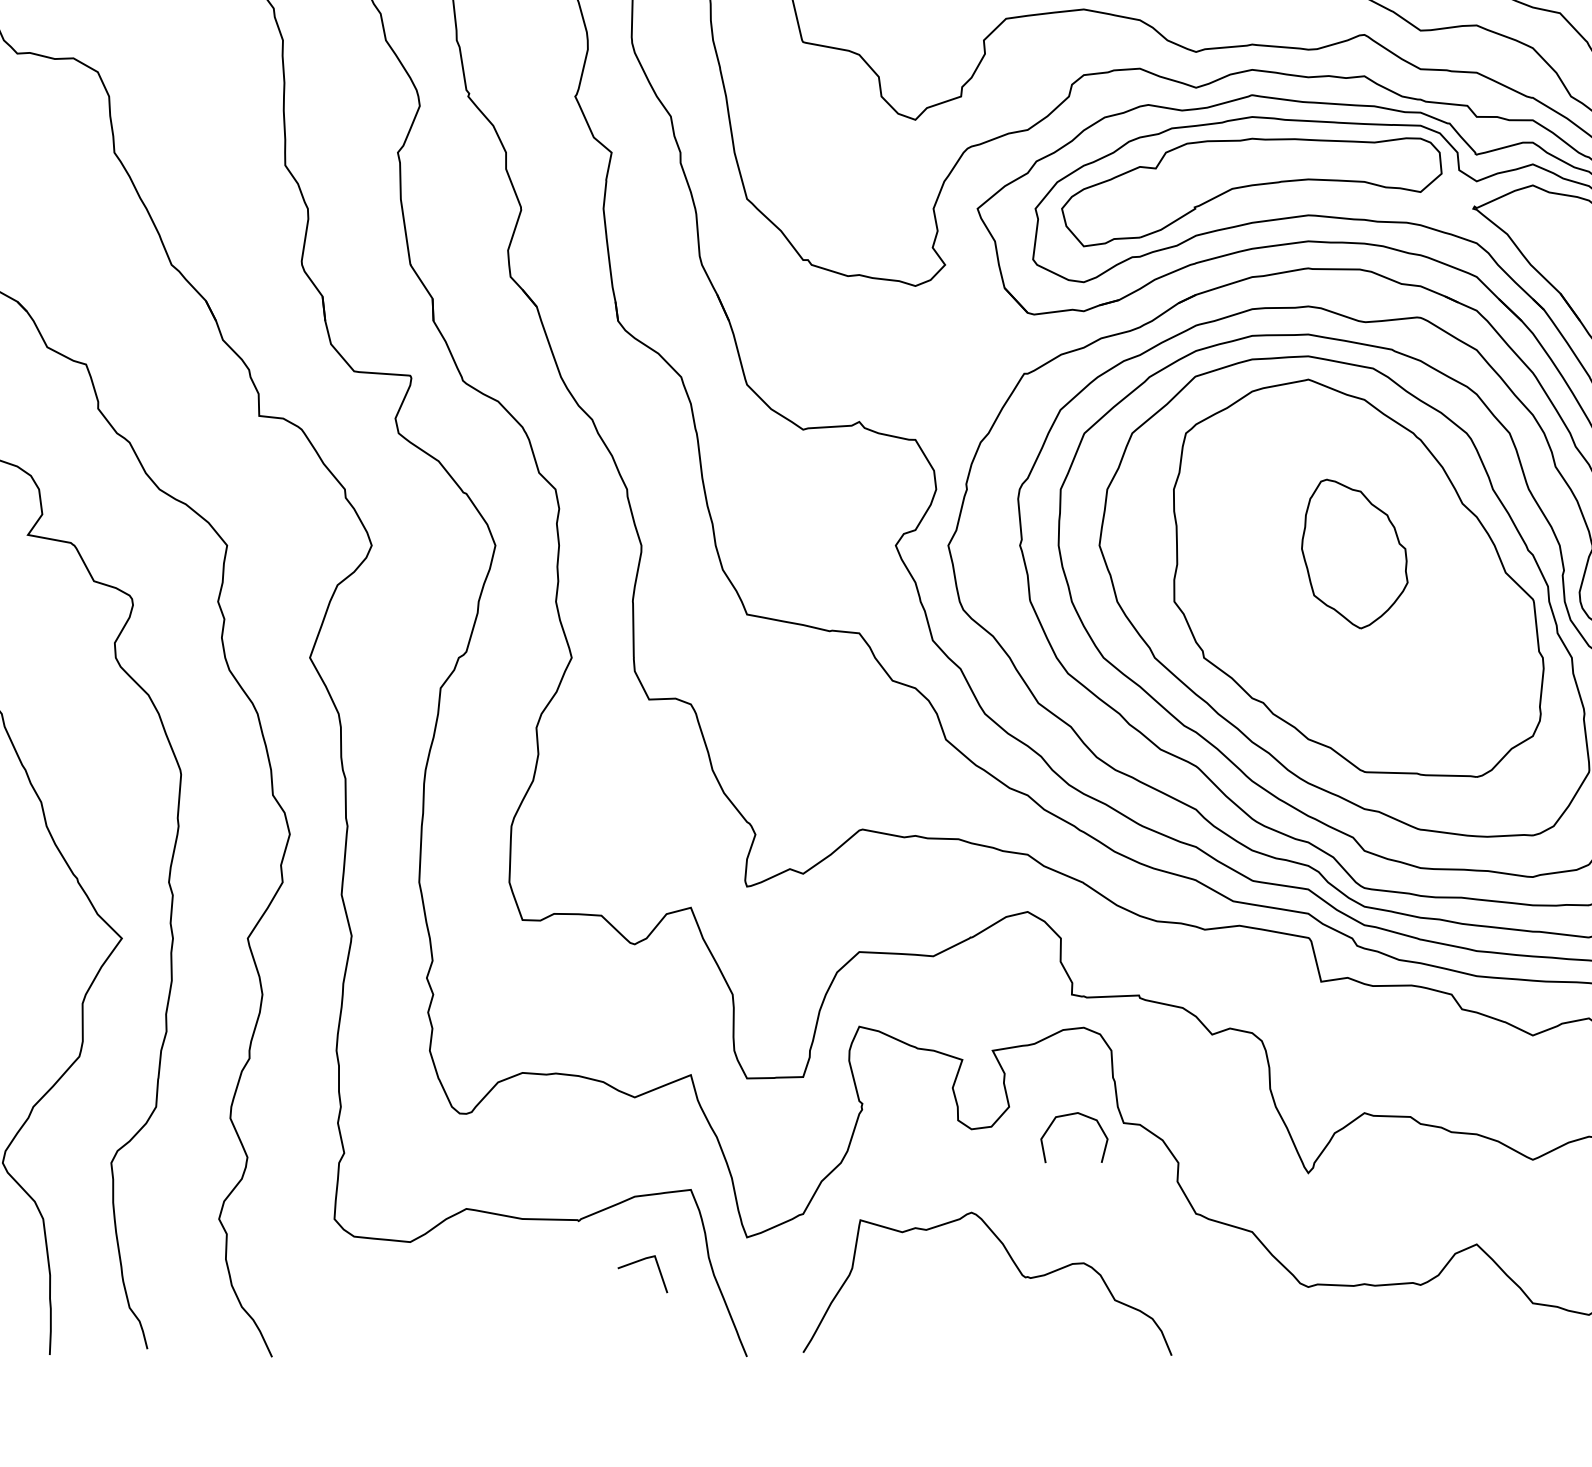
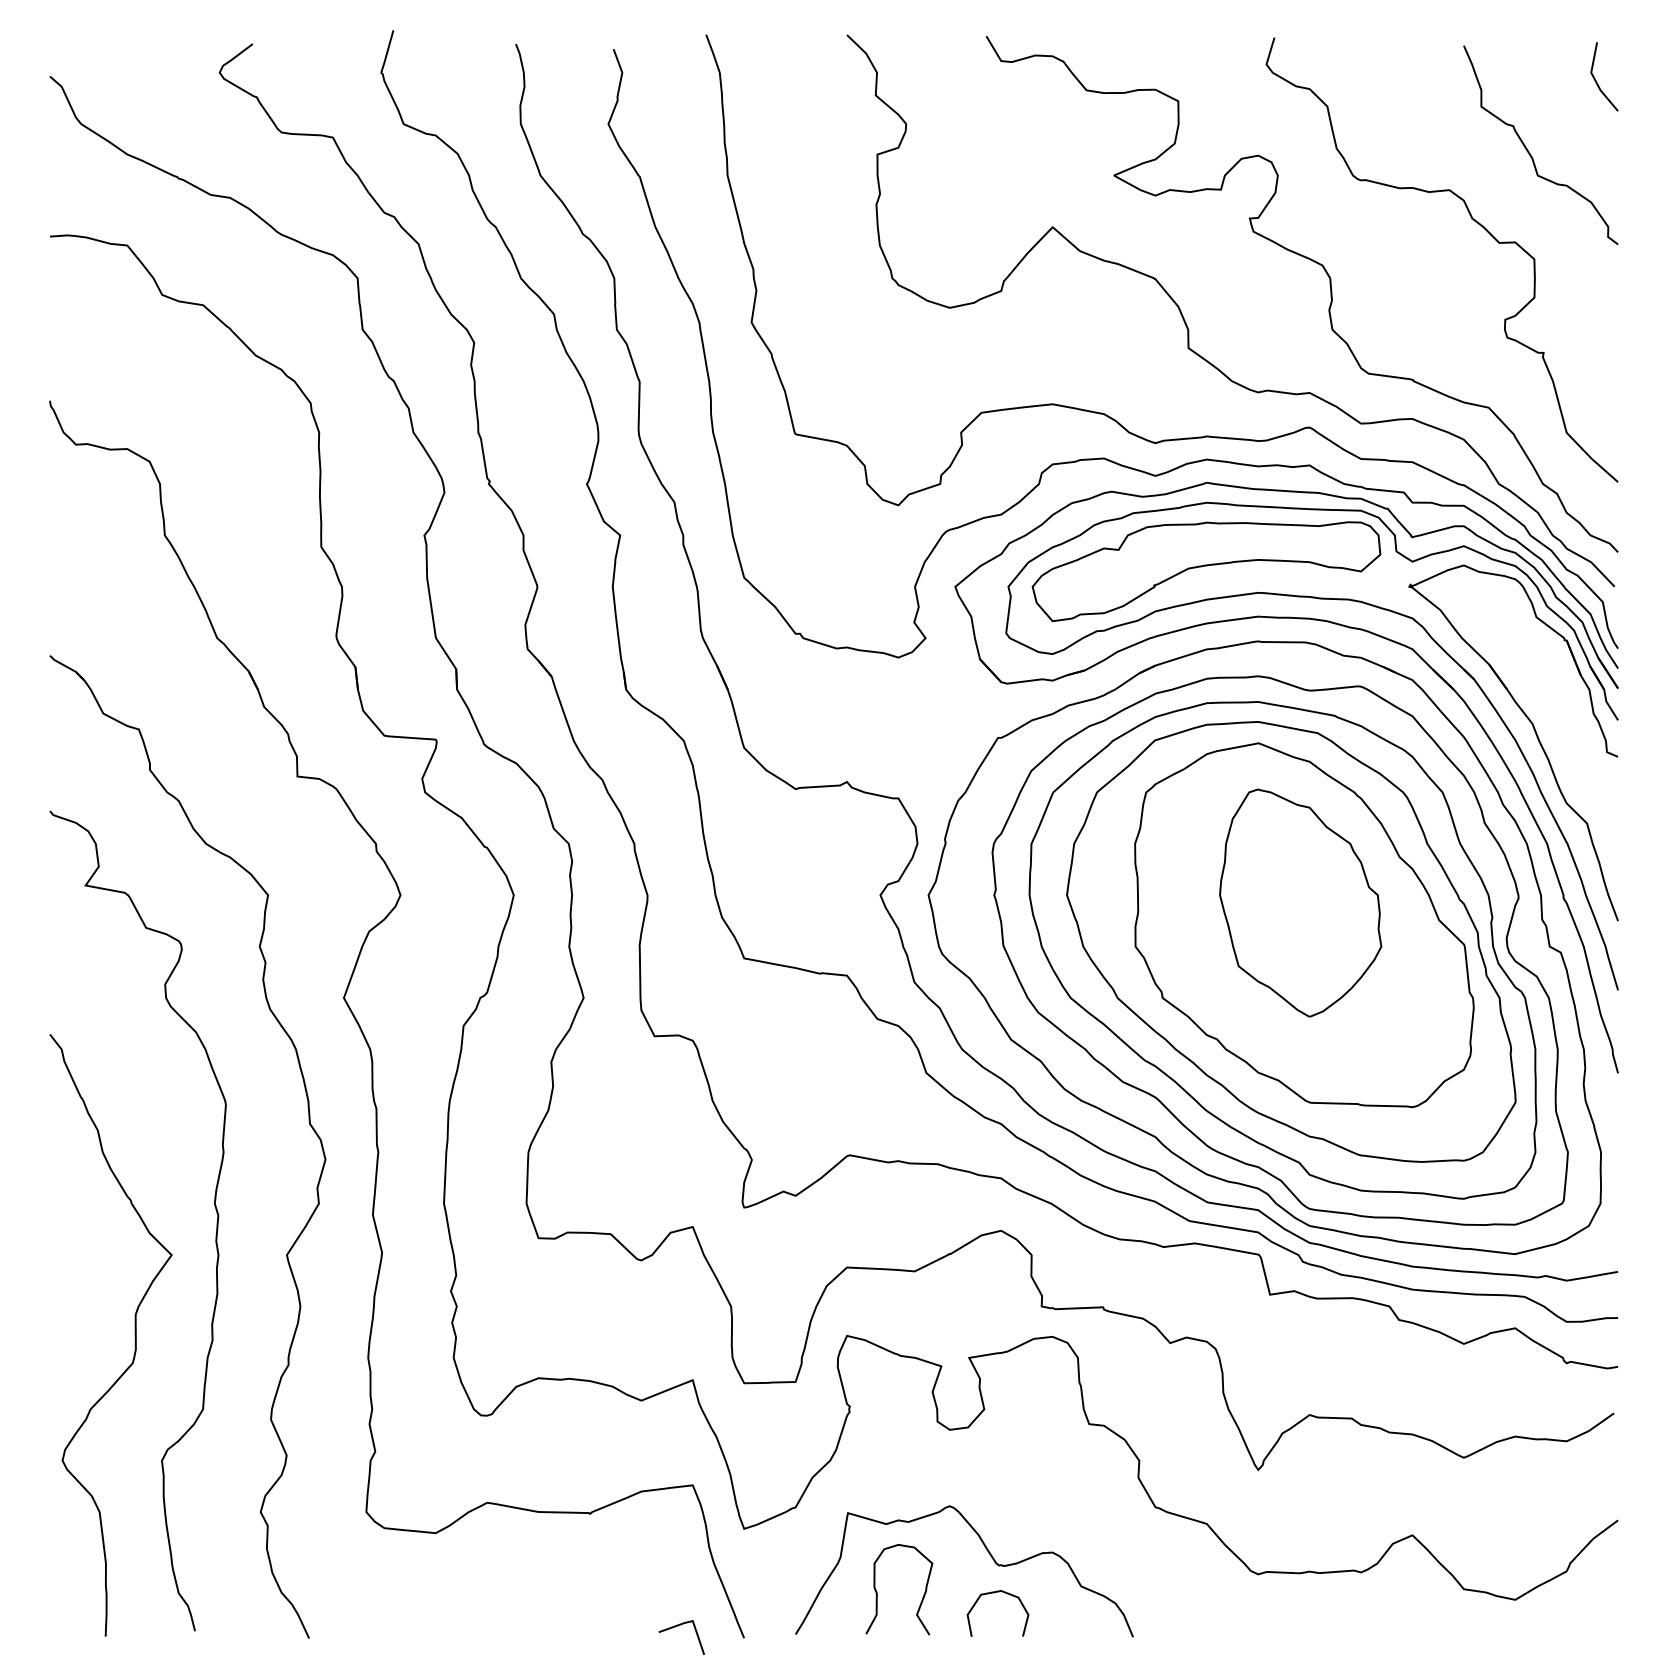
part: (1354, 553) -> (1300, 902), size x1.67
curve: (1070, 1115) -> (994, 1593), moved
line: (639, 1262) -> (678, 1626), moved
curve: (892, 1305) -> (877, 1591), added

